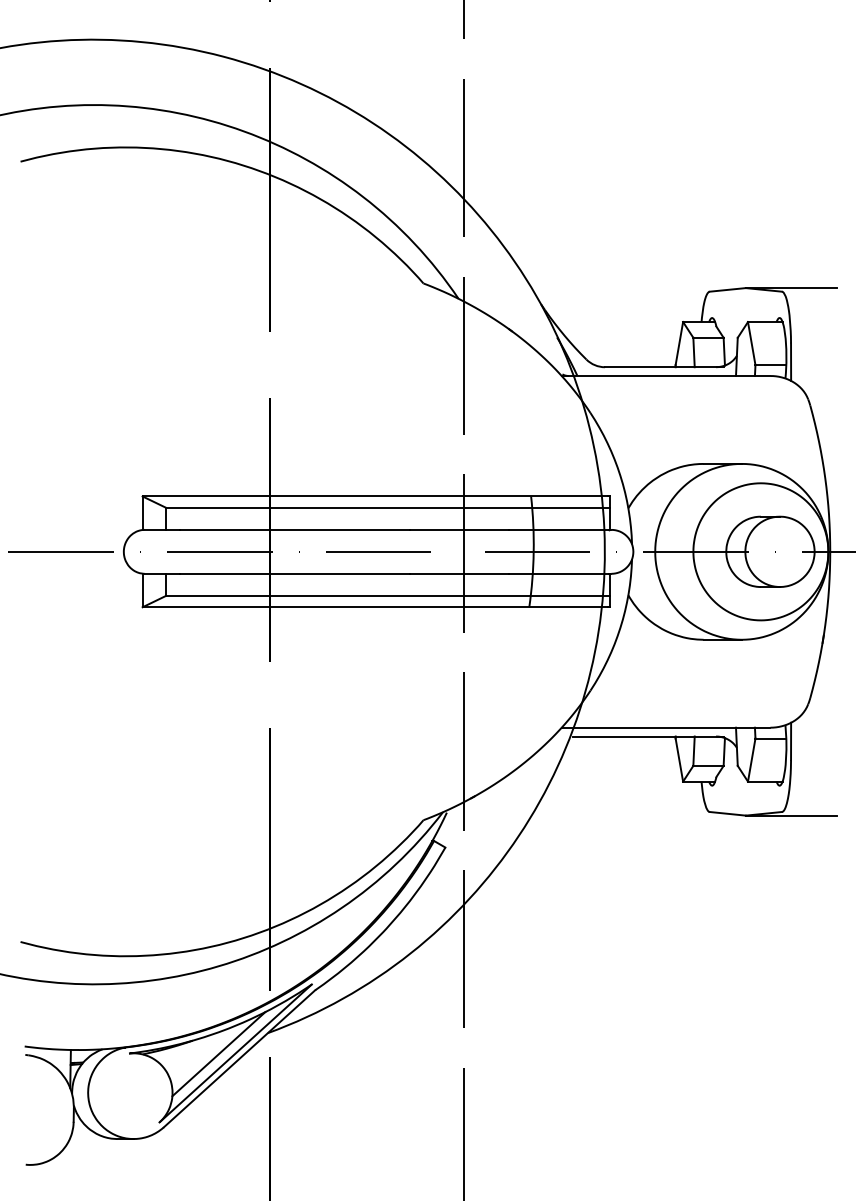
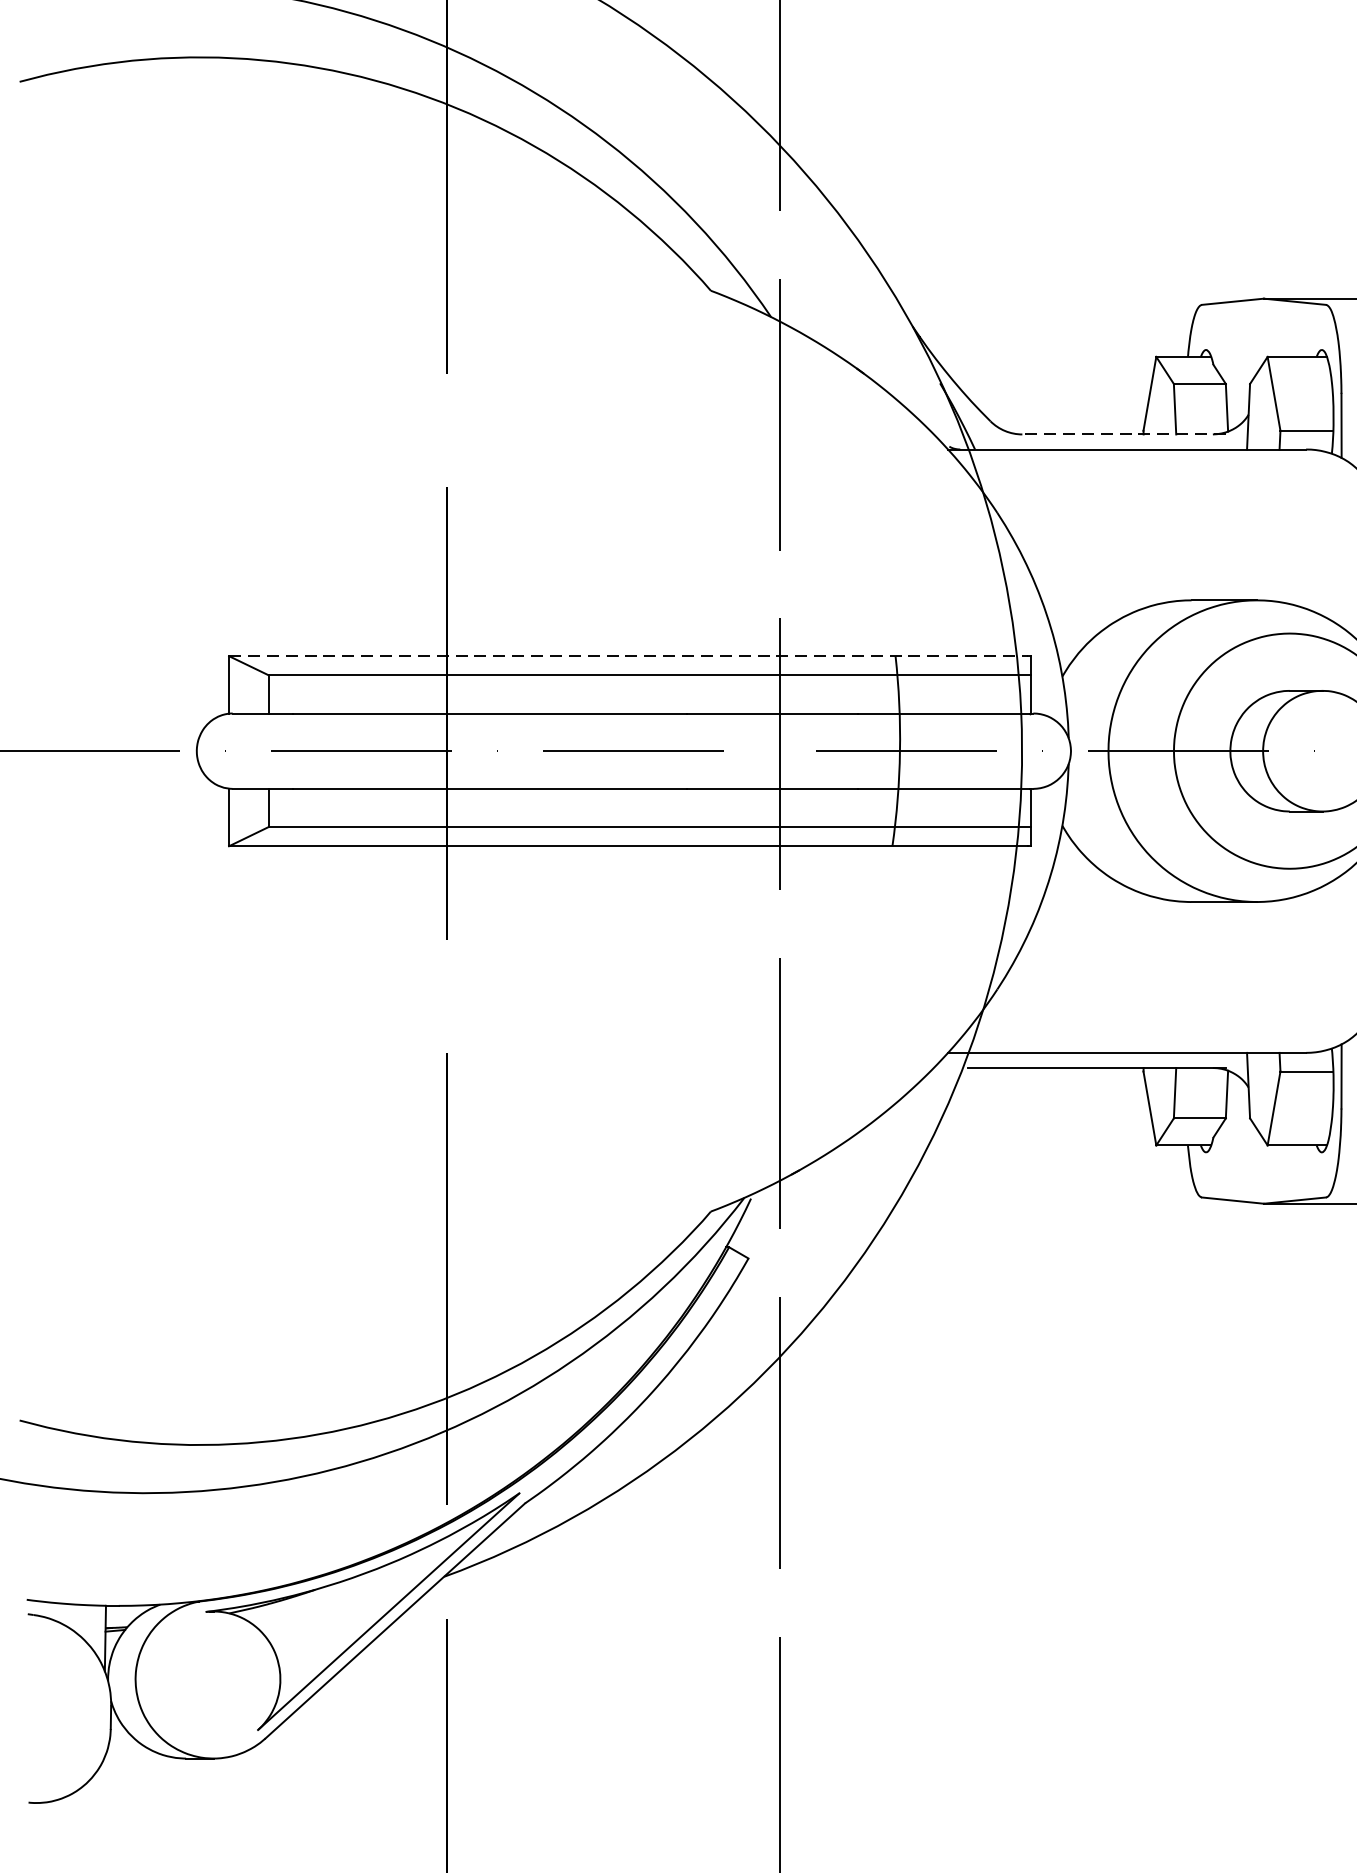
line: (664, 367) -> (1124, 434), solid -> dashed
line: (375, 496) -> (628, 656), solid -> dashed
line: (218, 1054) -> (359, 1613), removed

